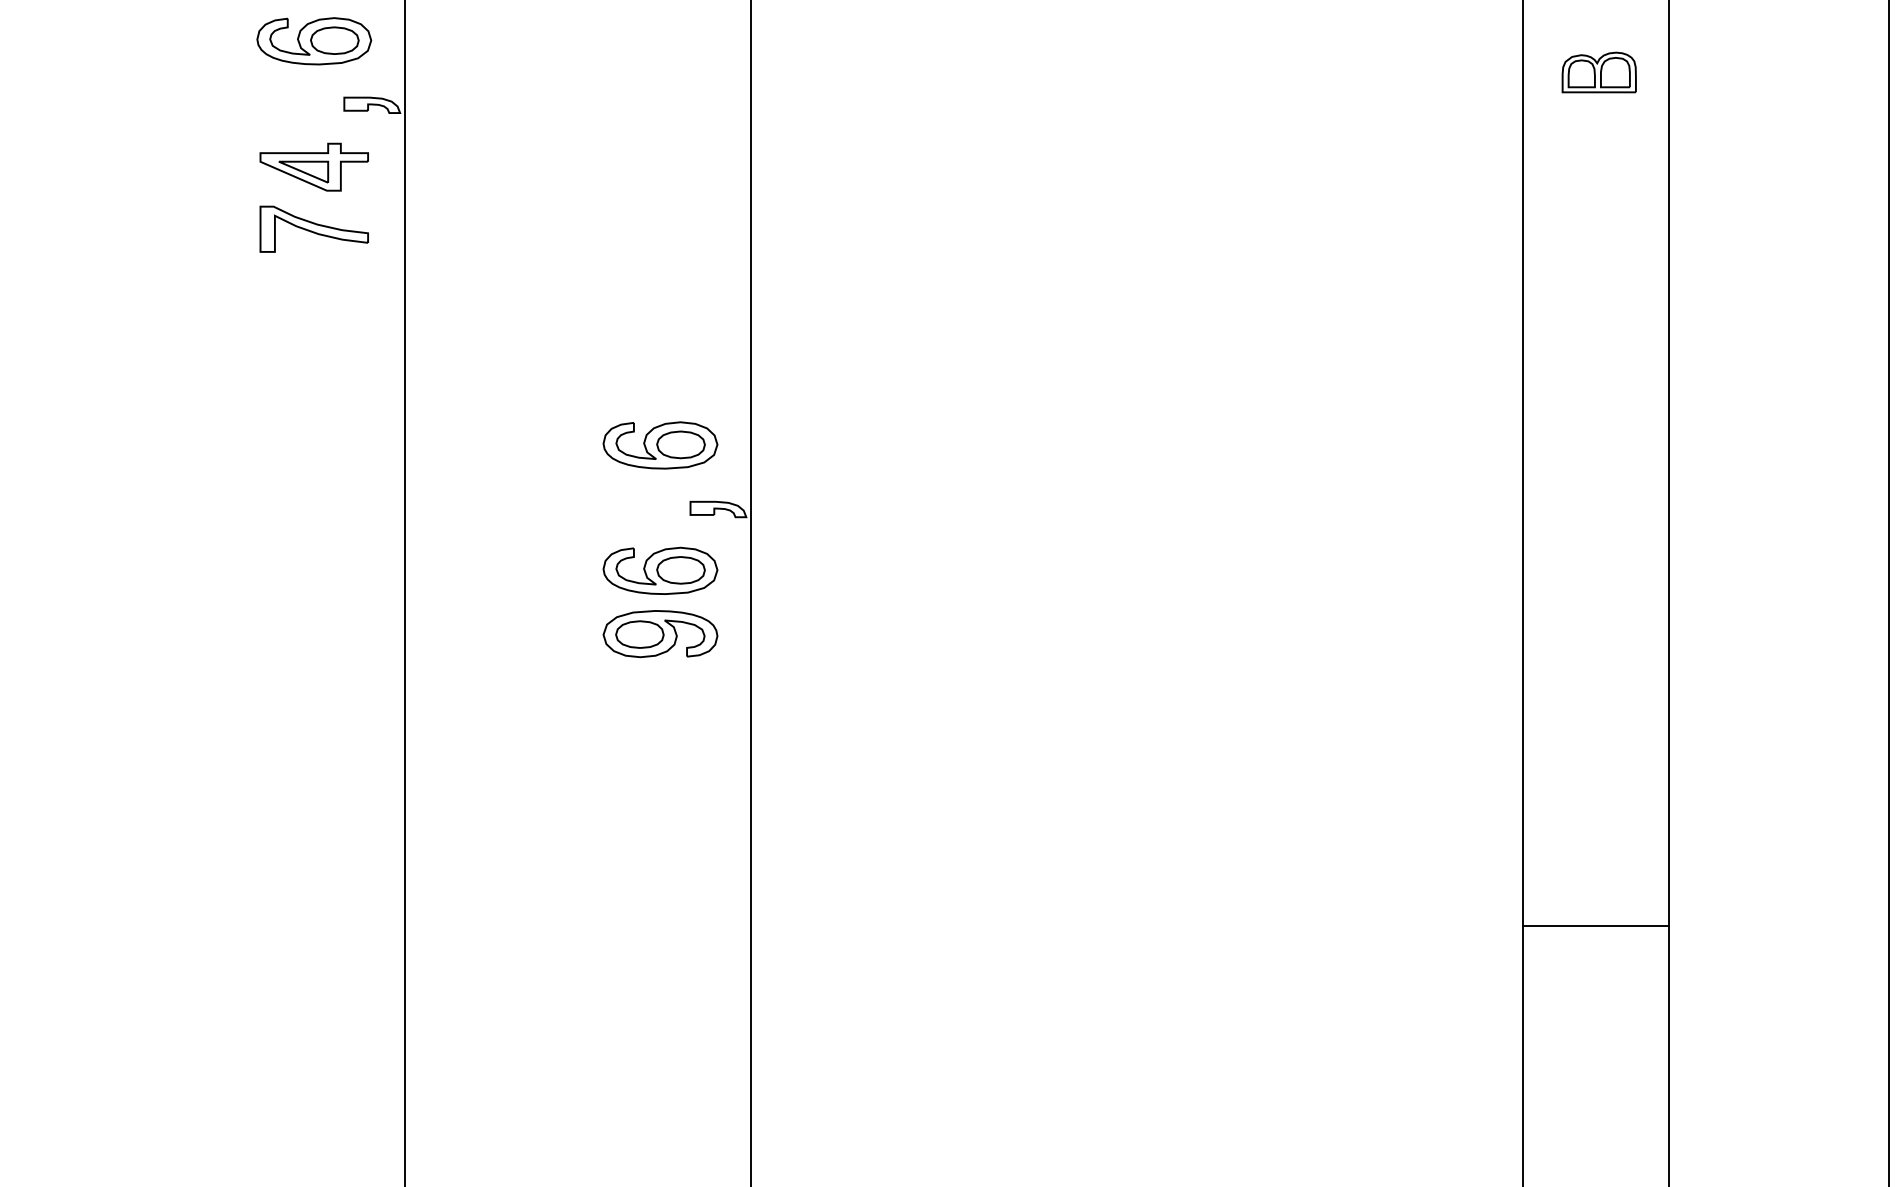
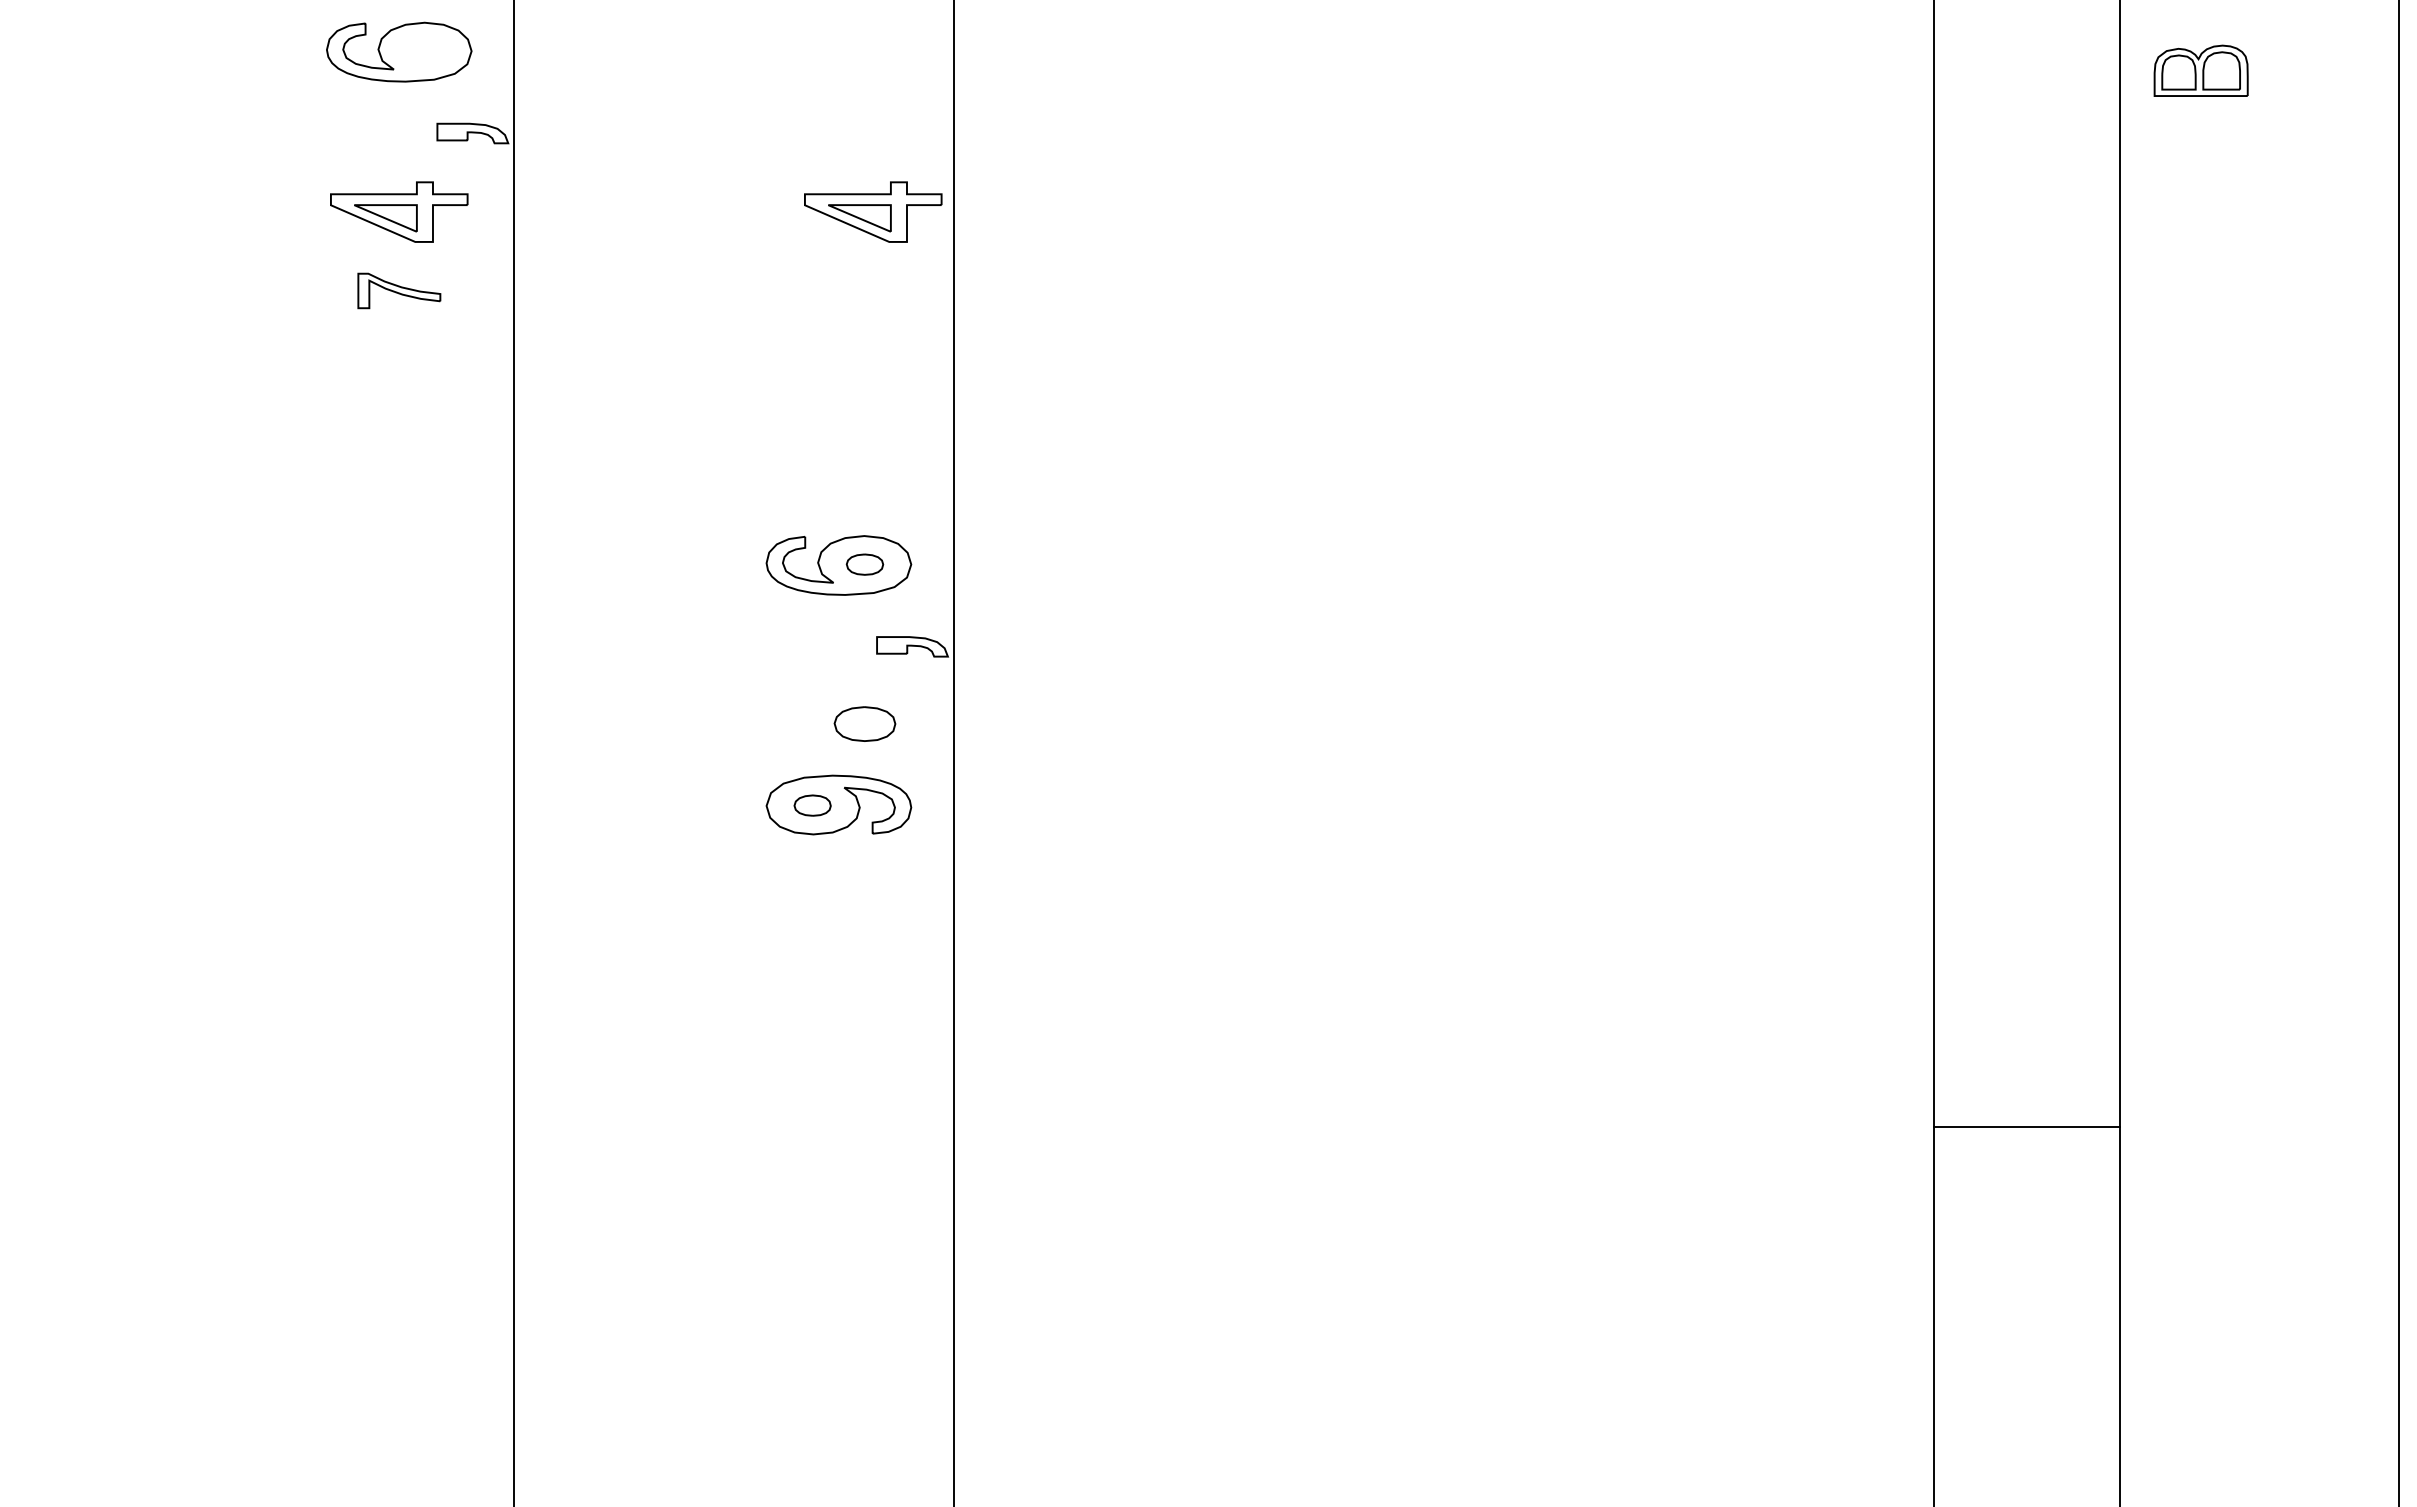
part: (334, 40) -> (425, 51), removed
part: (1598, 72) -> (2200, 70), moved
part: (687, 166) -> (873, 211), added
part: (314, 228) -> (399, 290), size x0.6
part: (680, 444) -> (864, 564), size x0.6
part: (660, 570) -> (838, 724), removed
part: (639, 634) -> (812, 805), size x0.6
line: (1595, 925) -> (2026, 1126), moved

